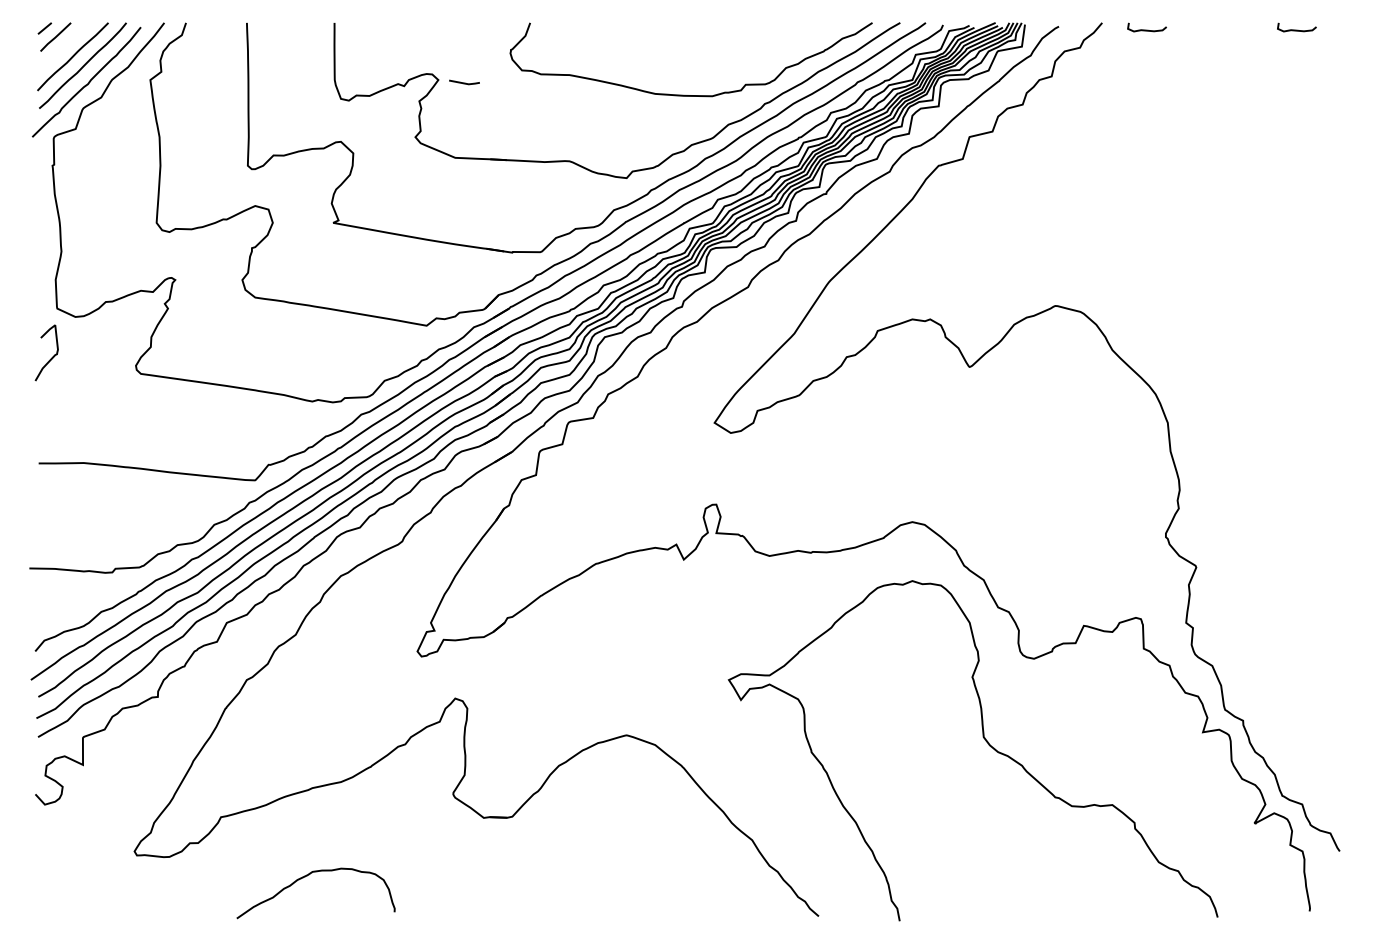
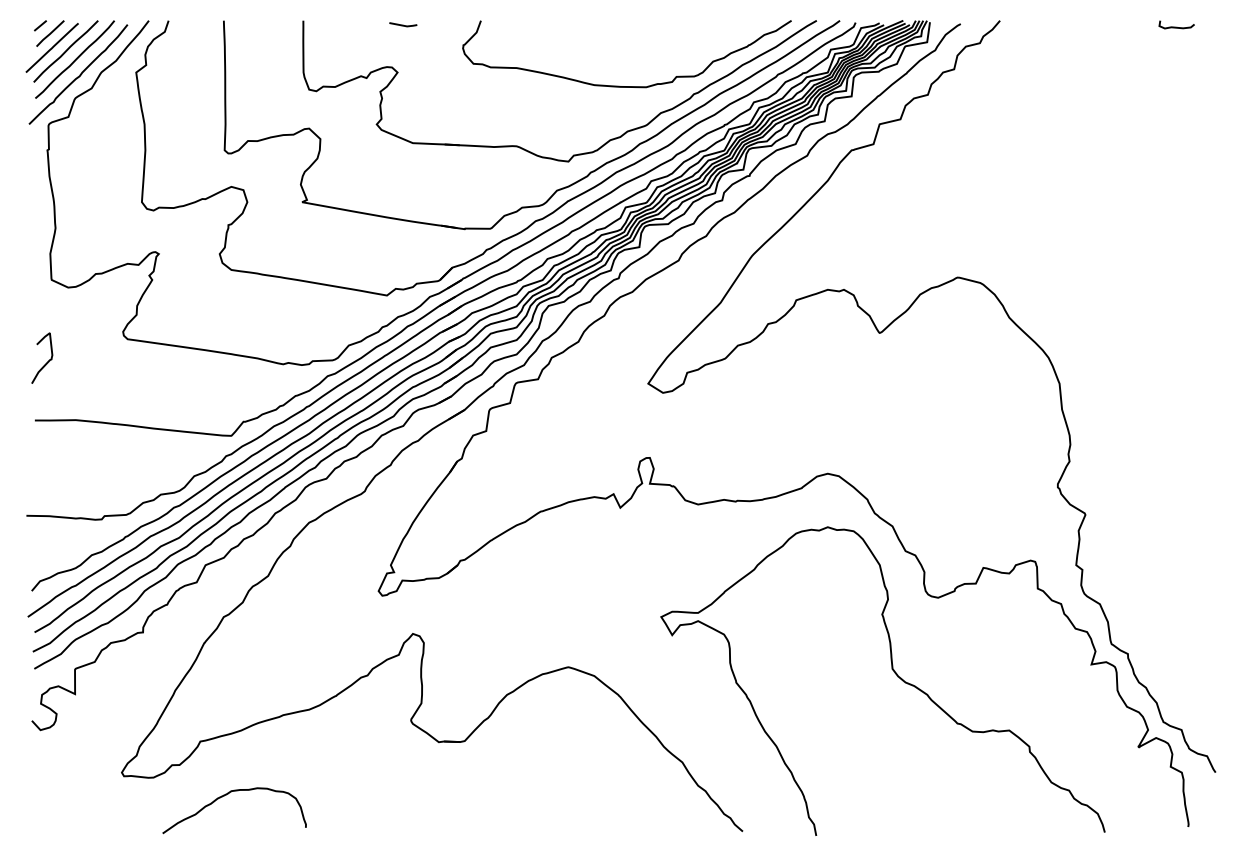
curve: (1146, 29) -> (1040, 26), removed
line: (57, 52) -> (51, 47), added
line: (464, 82) -> (403, 24), moved
curve: (52, 356) -> (47, 361), moved
curve: (307, 876) -> (226, 795), moved

